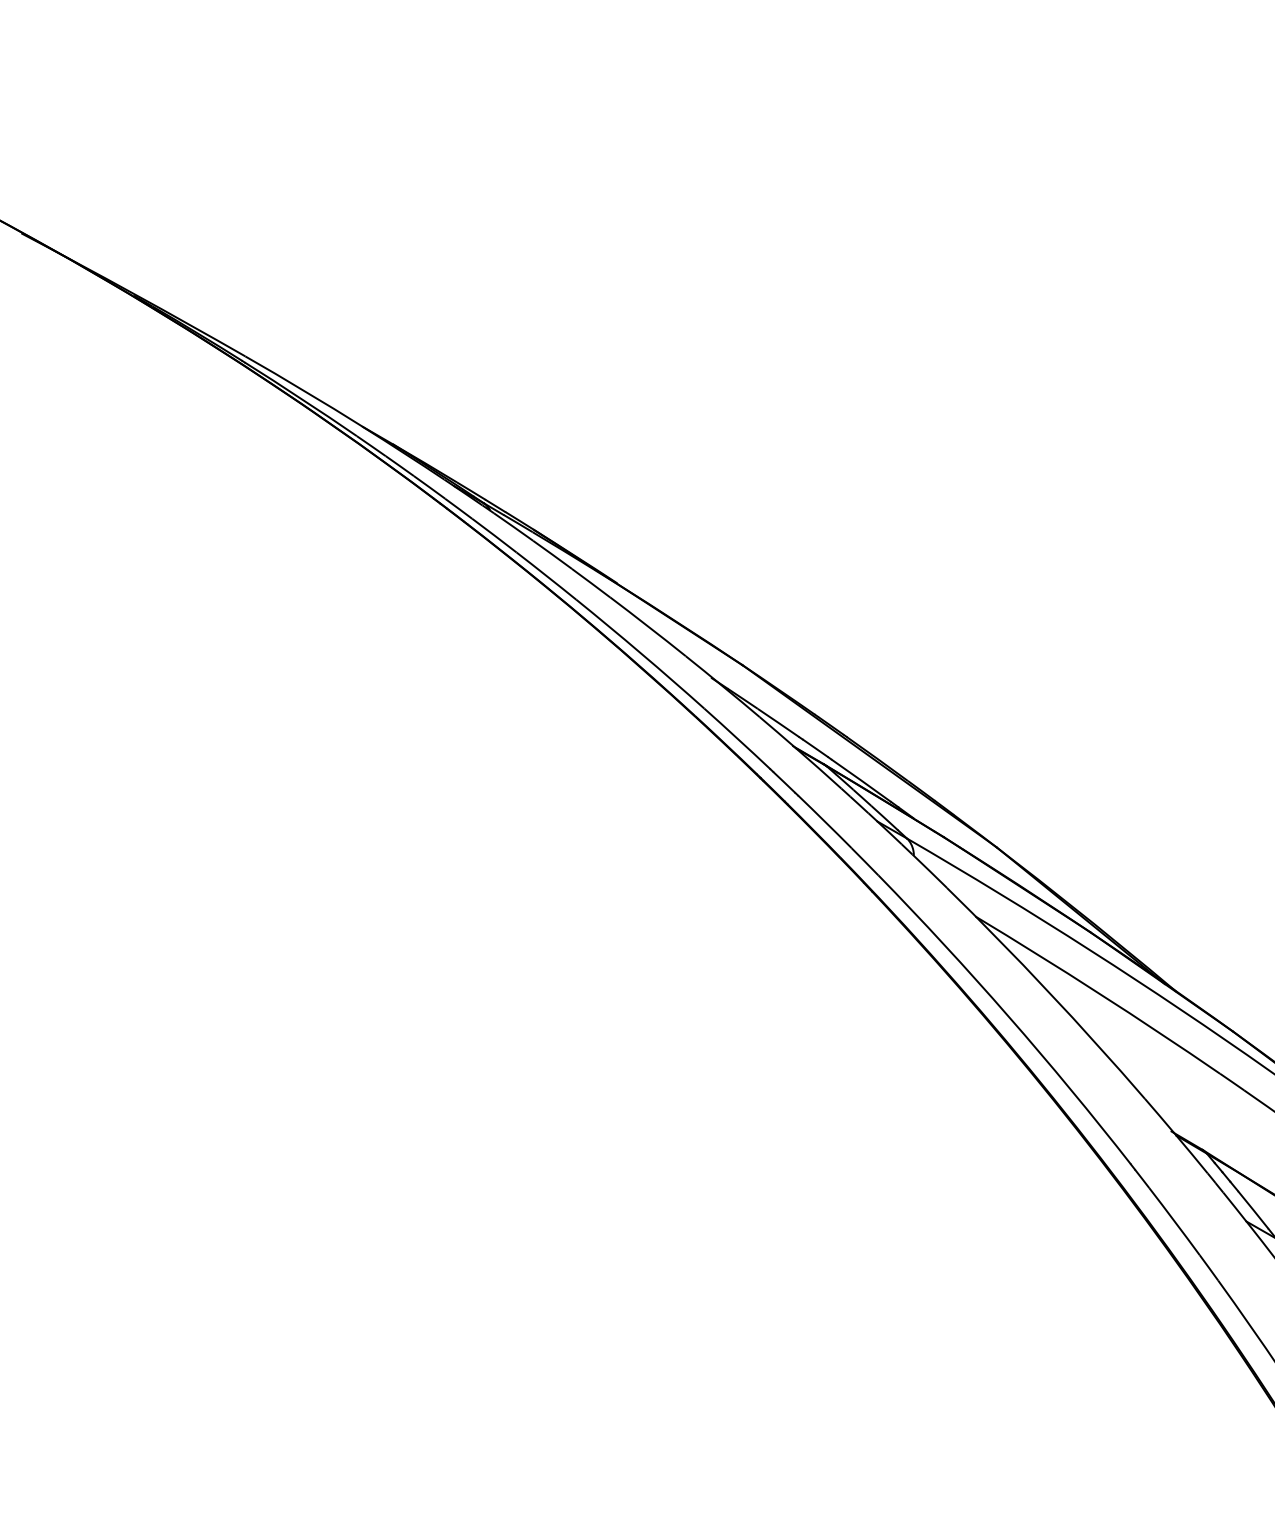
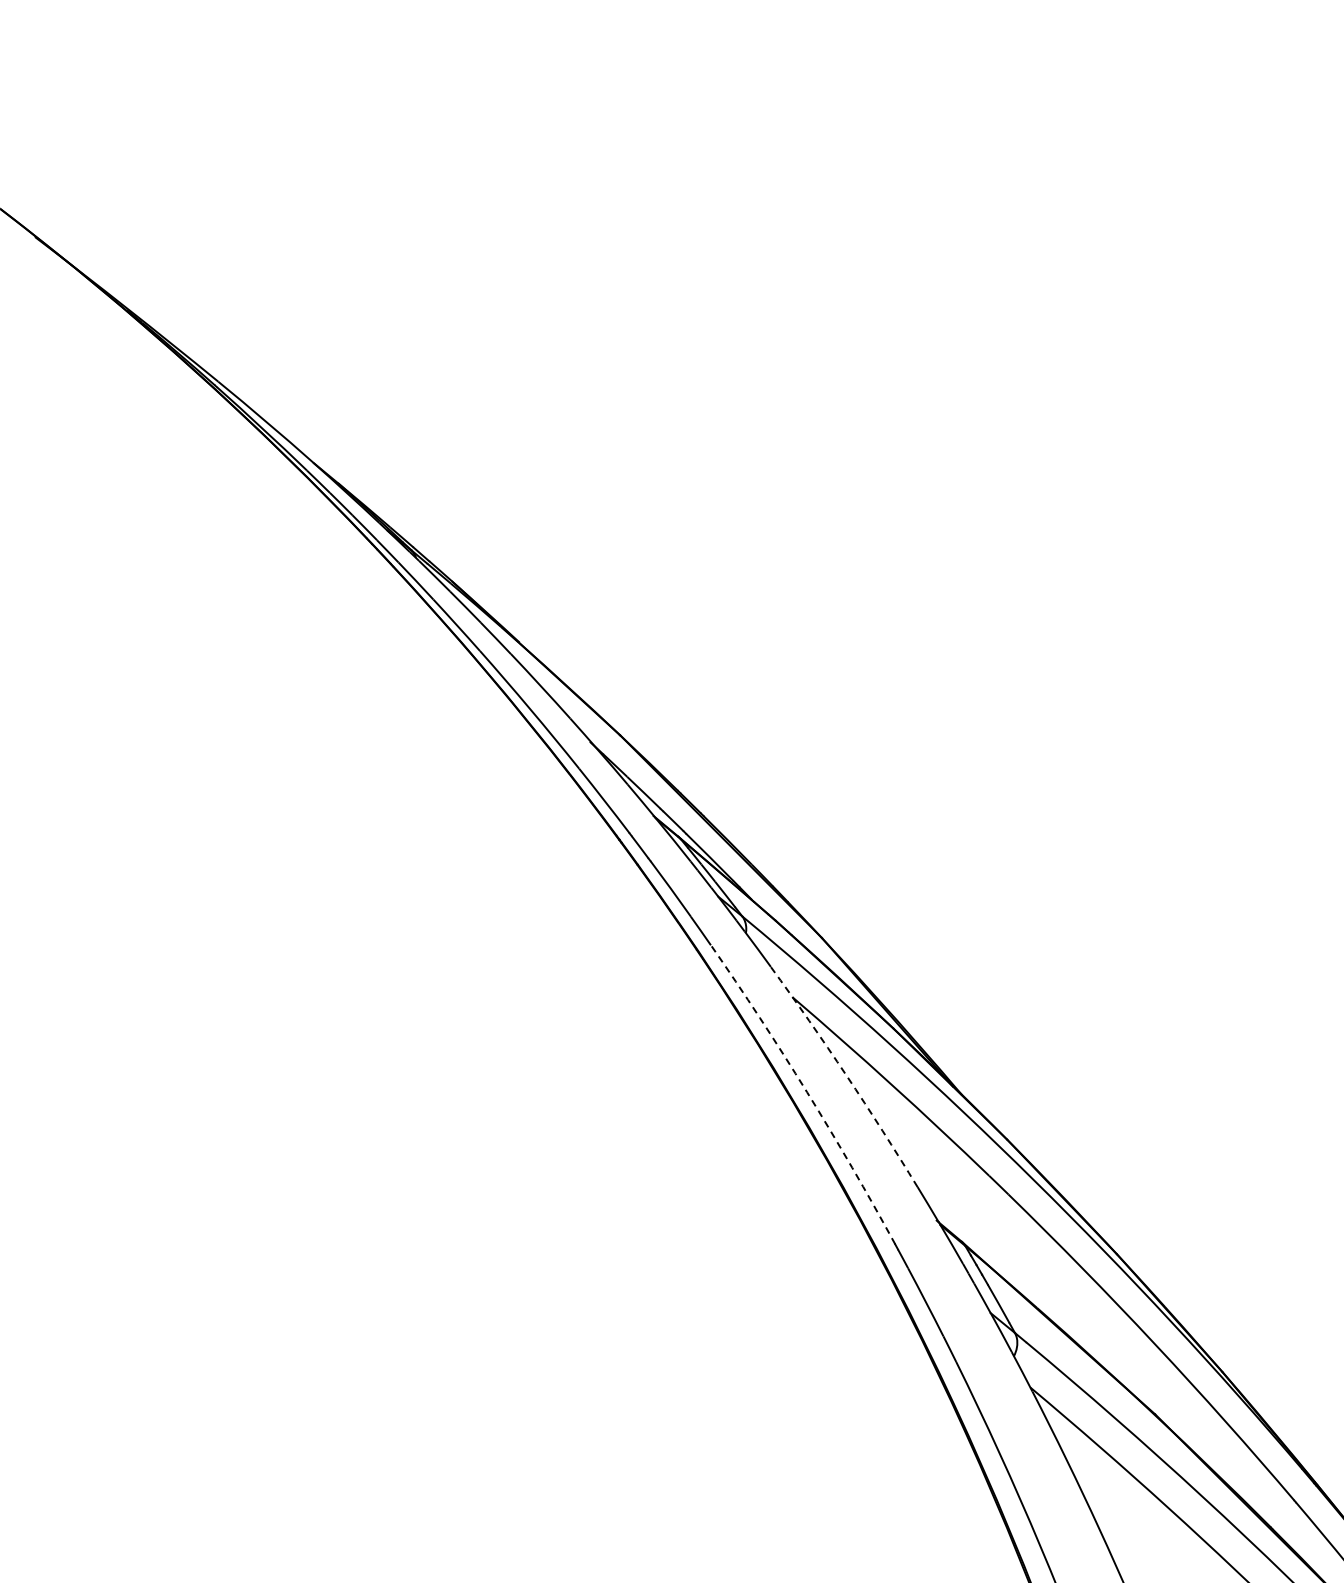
arc: (1048, 991) -> (846, 1075), solid -> dashed
arc: (1009, 1016) -> (807, 1092), solid -> dashed

